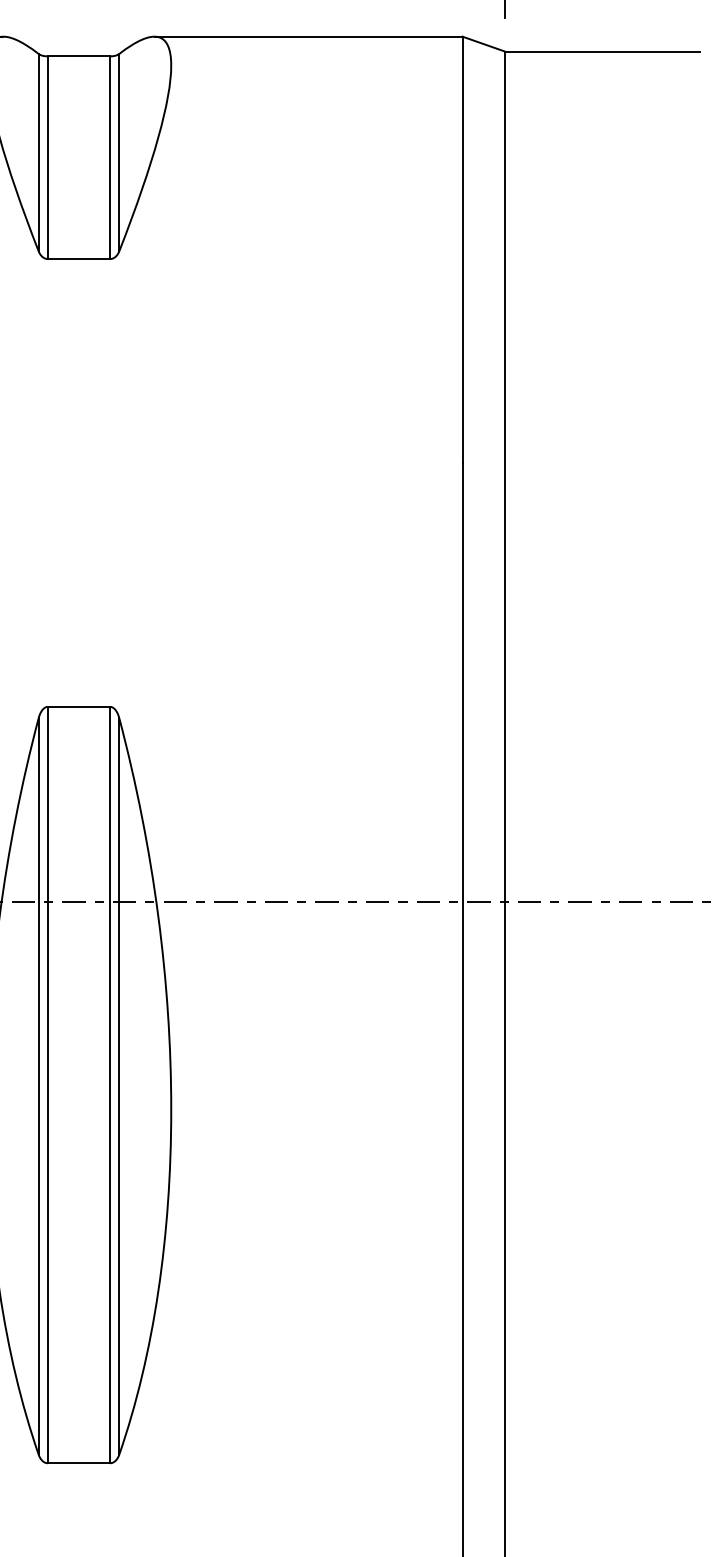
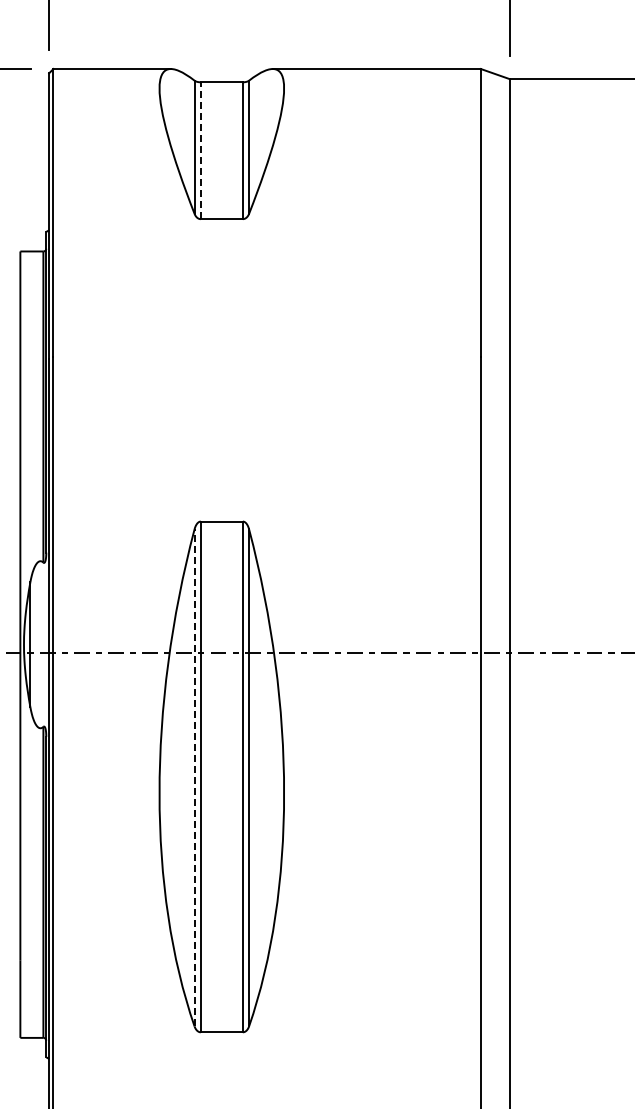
line: (47, 157) -> (200, 150), solid -> dashed
line: (38, 1085) -> (194, 777), solid -> dashed

